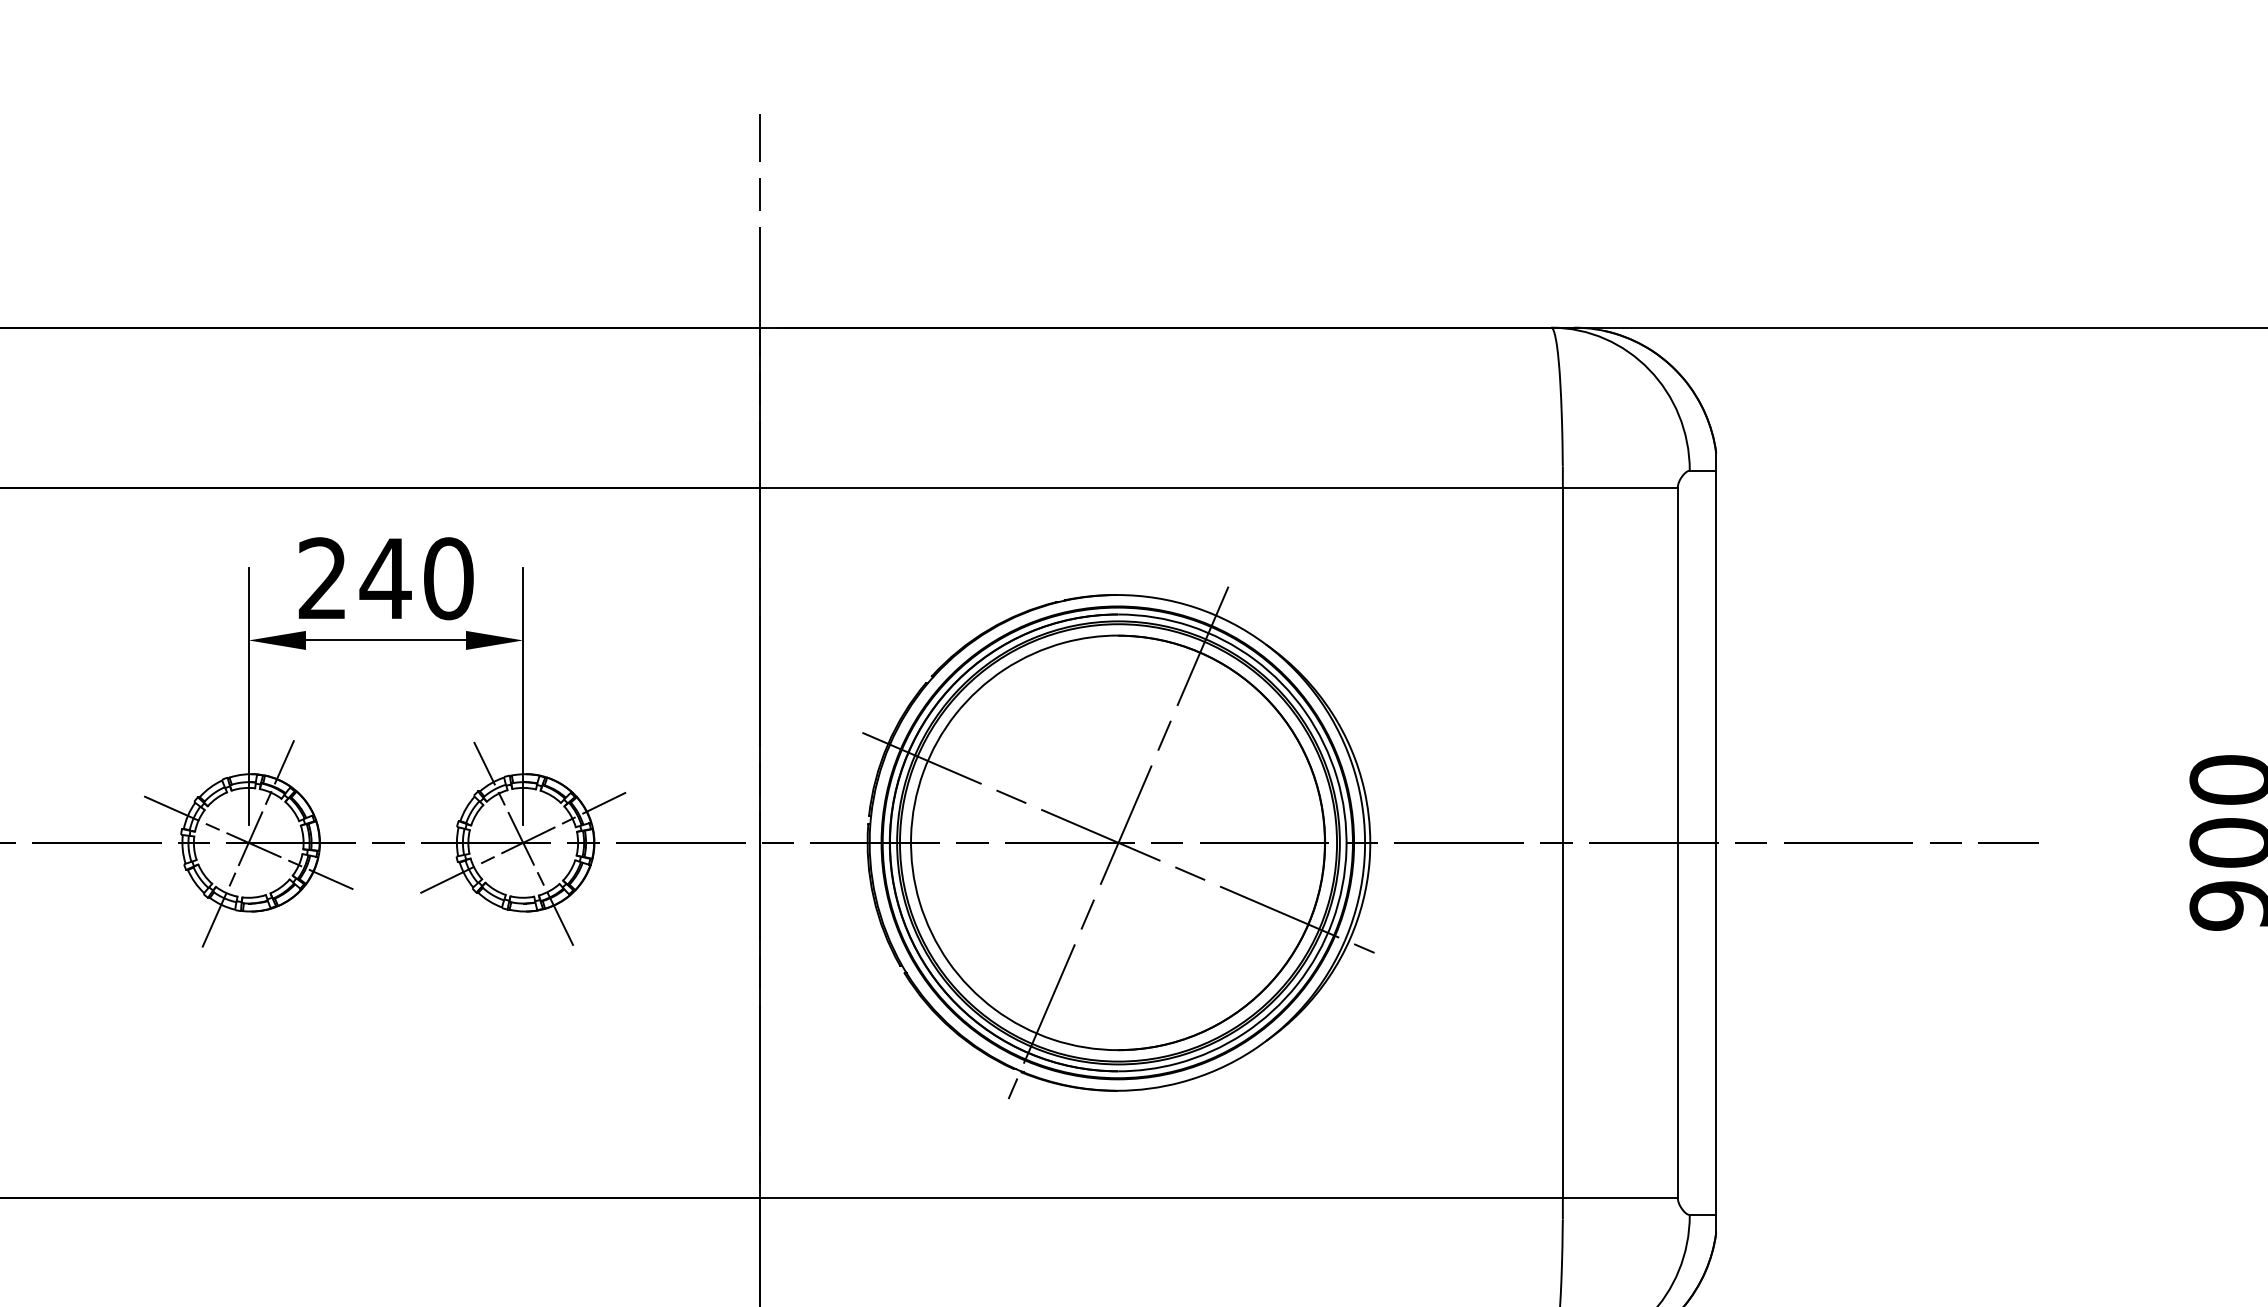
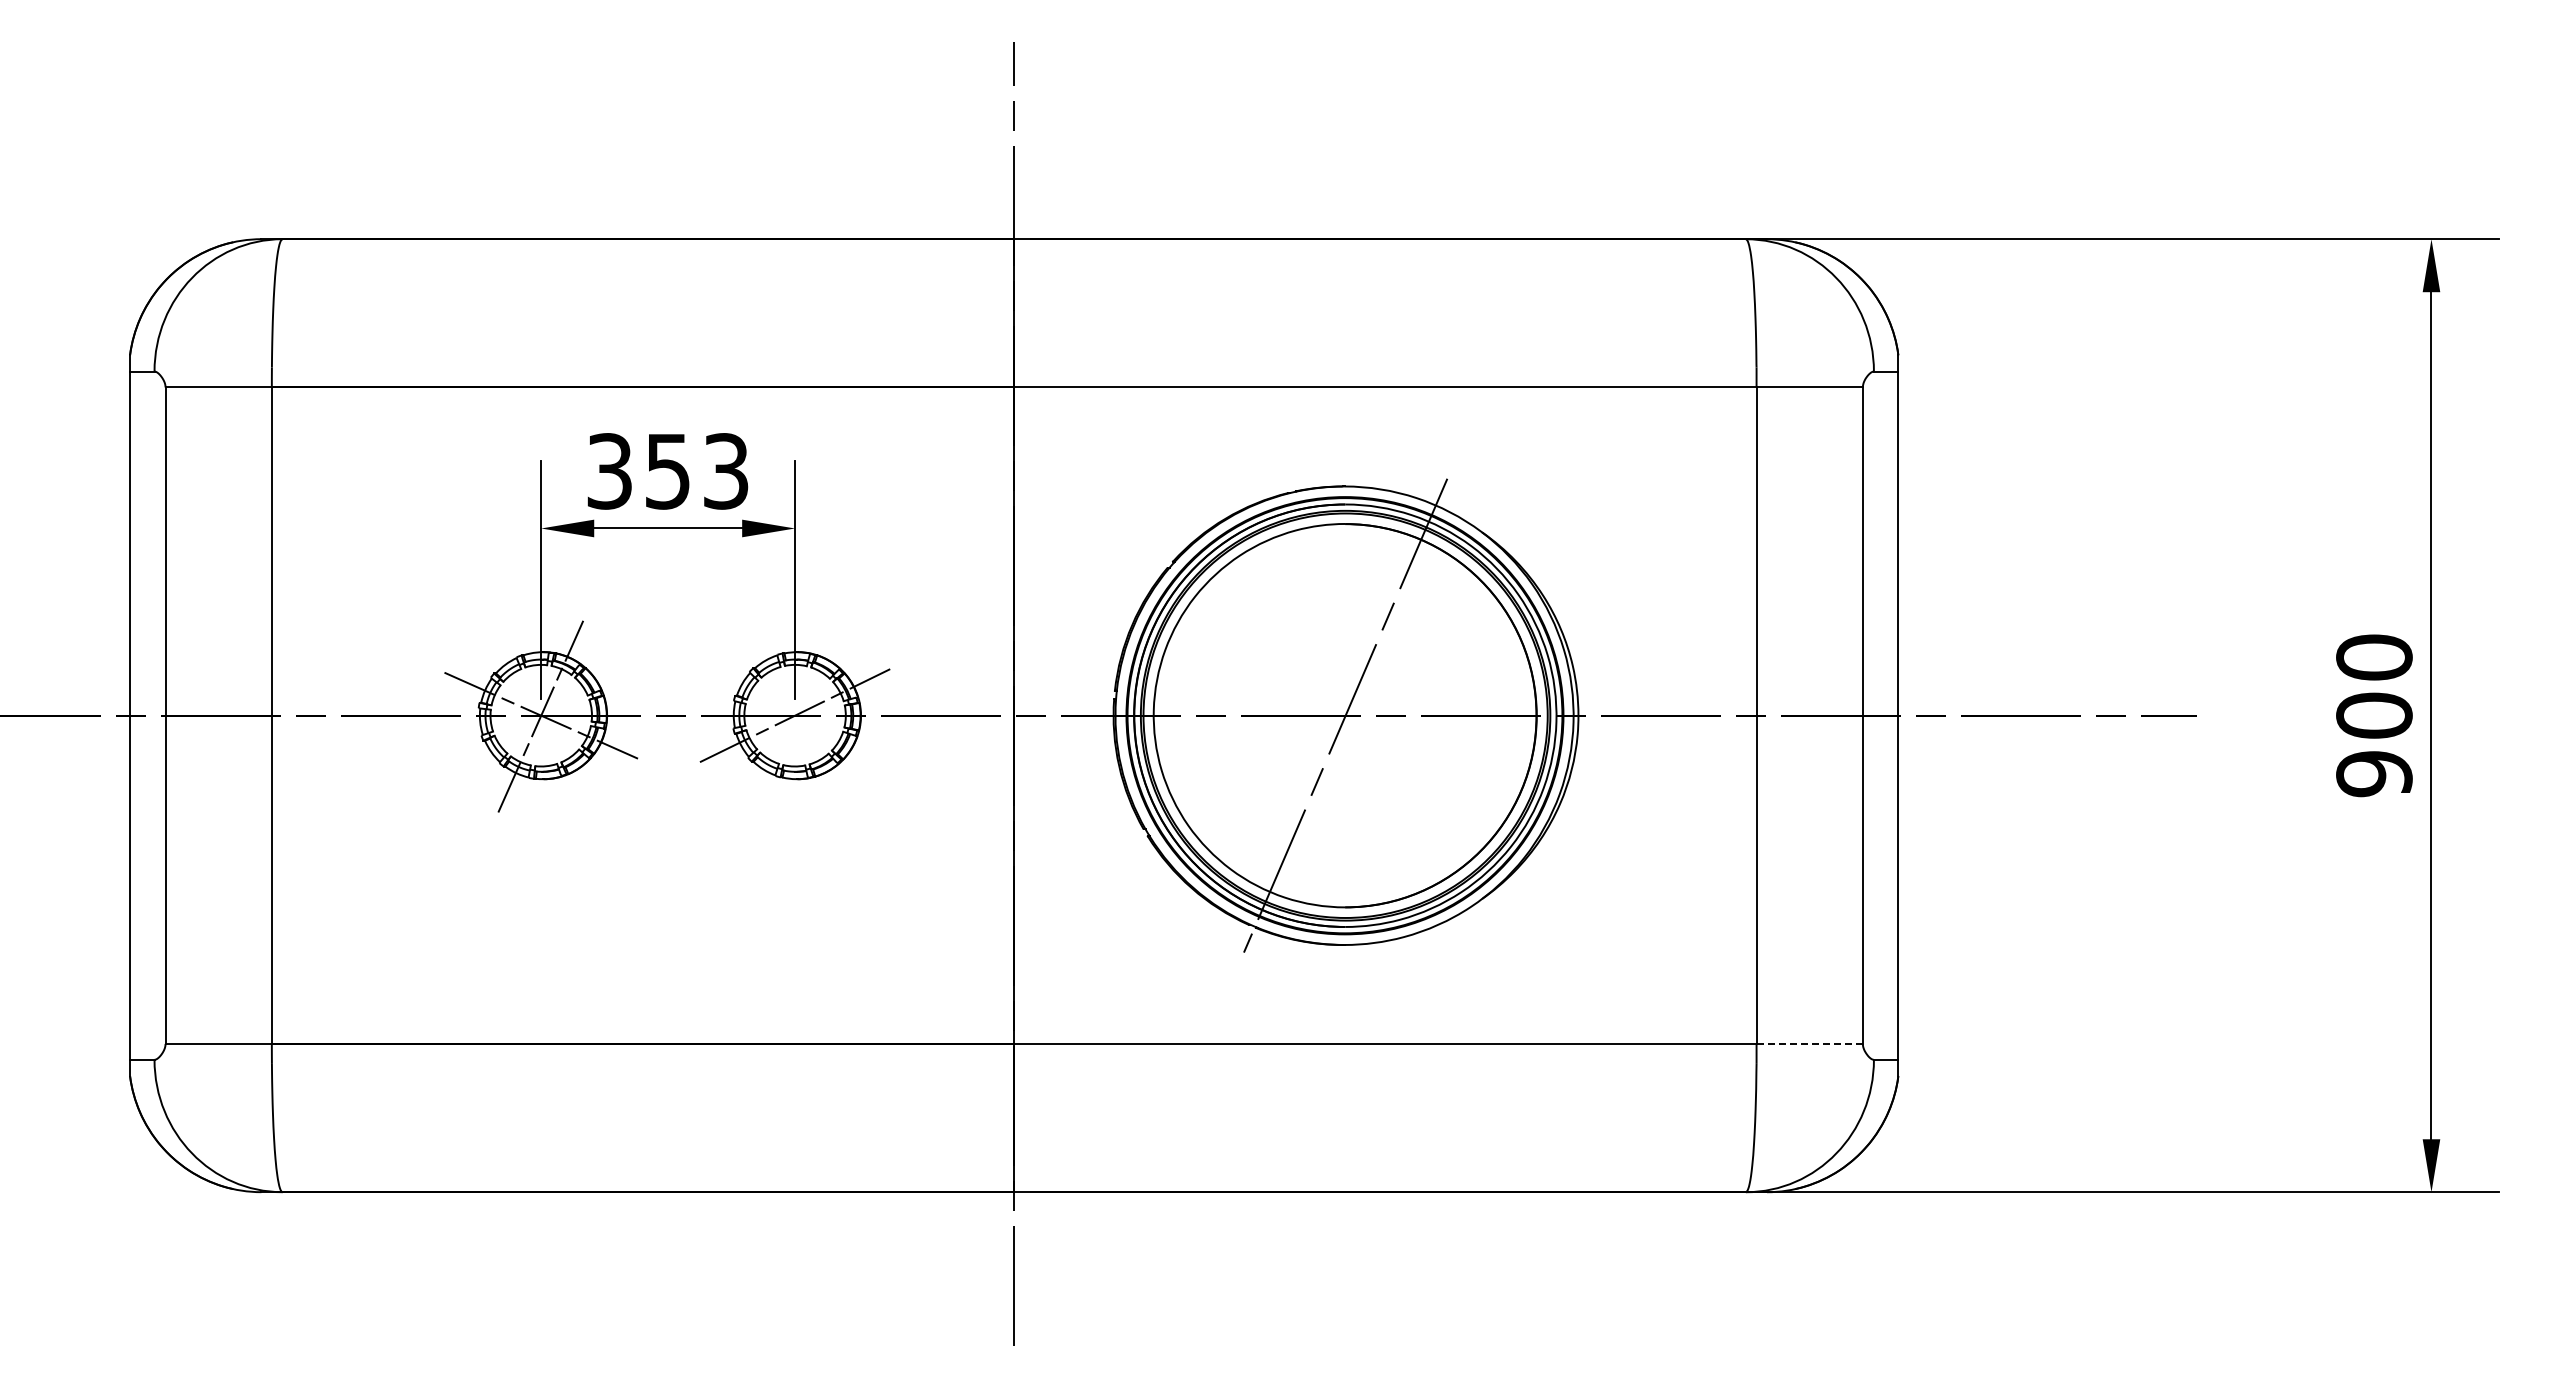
text: (386, 578) -> (668, 471), 240 -> 353
line: (1118, 842) -> (1345, 715), removed
line: (523, 843) -> (795, 716), removed
line: (1621, 1197) -> (1810, 1043), solid -> dashed

